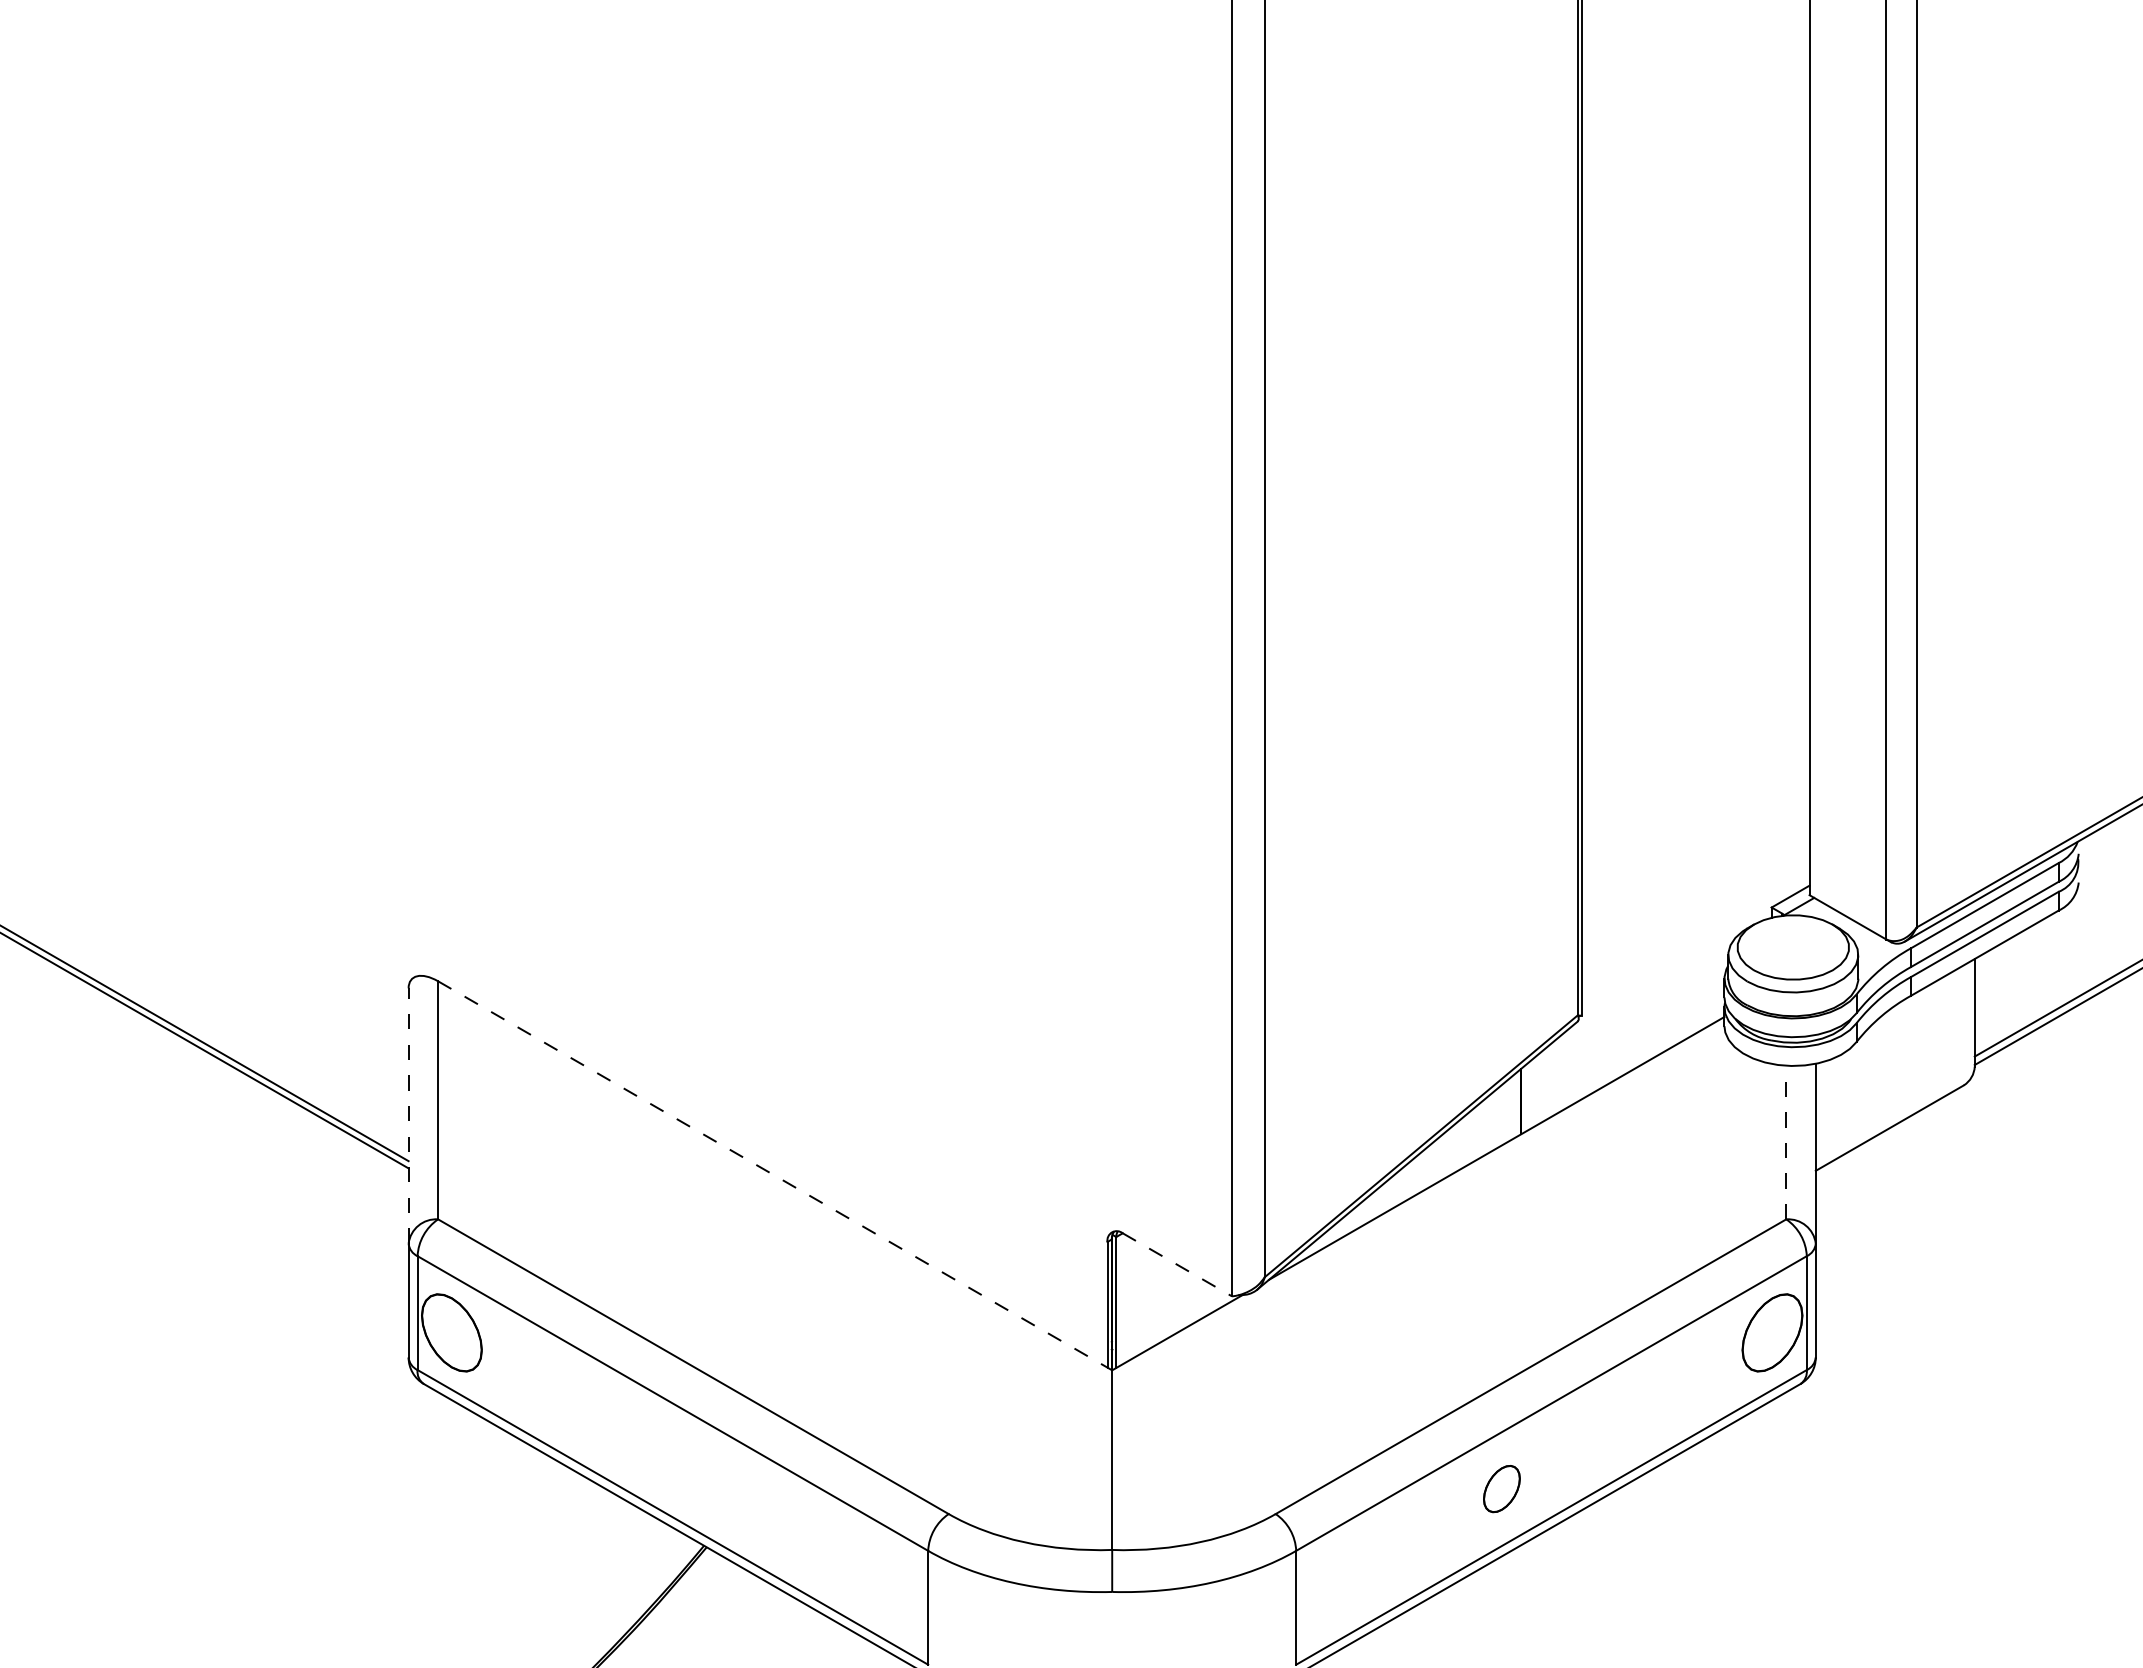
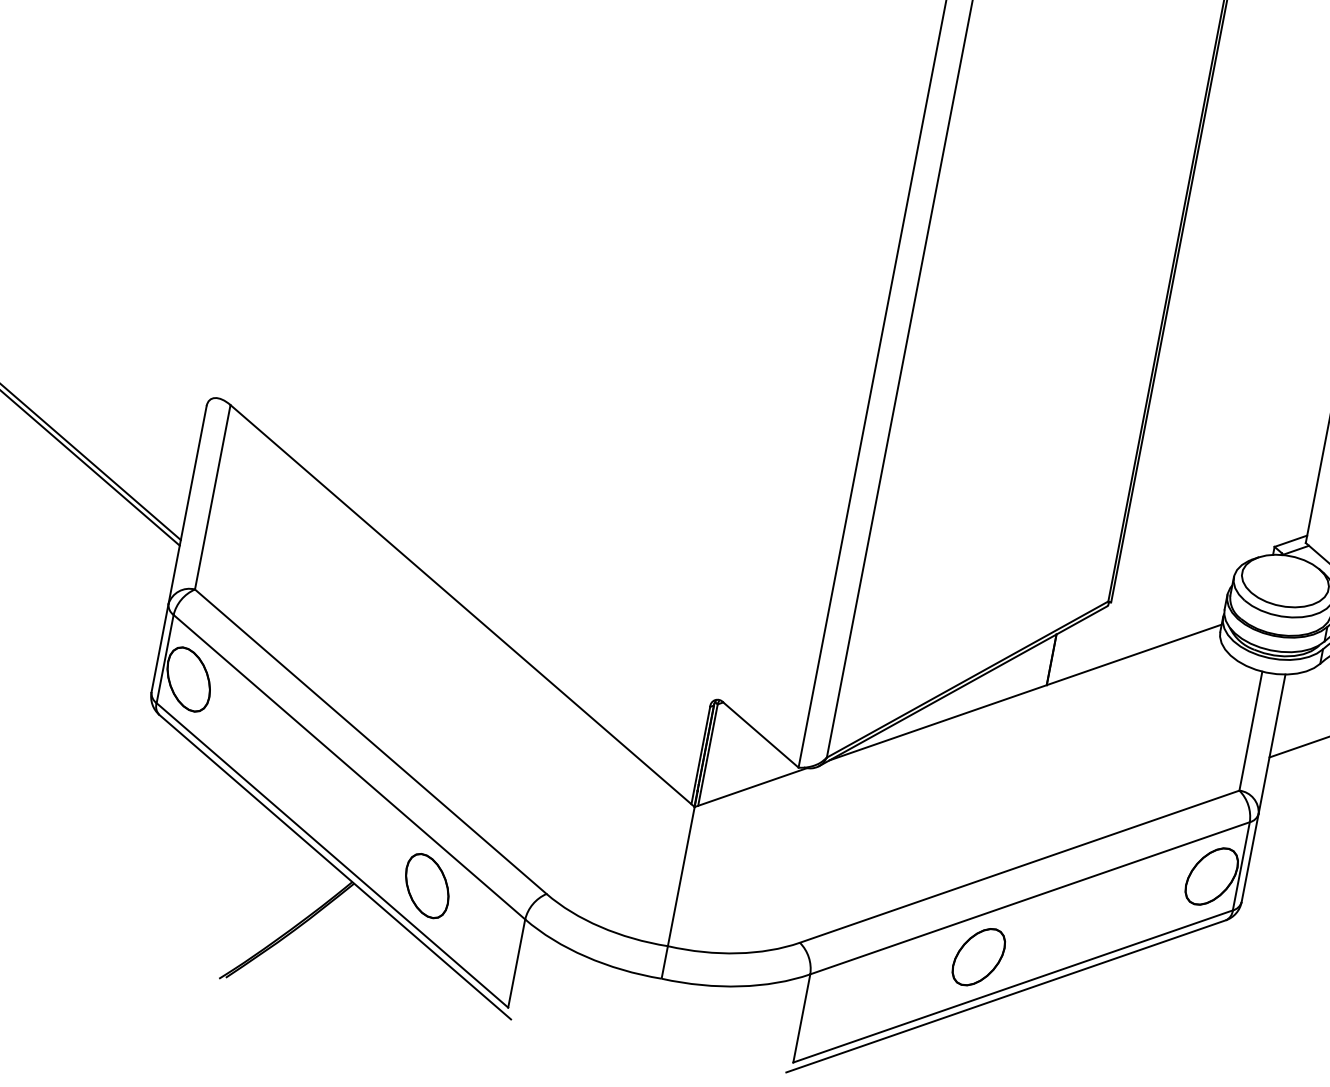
line: (408, 1116) -> (187, 505), dashed -> solid
line: (1786, 1142) -> (1251, 731), dashed -> solid
line: (775, 1176) -> (462, 606), dashed -> solid
line: (1177, 1265) -> (760, 735), dashed -> solid
part: (1501, 1488) -> (978, 956), size x1.67
part: (798, 1532) -> (427, 885), added

